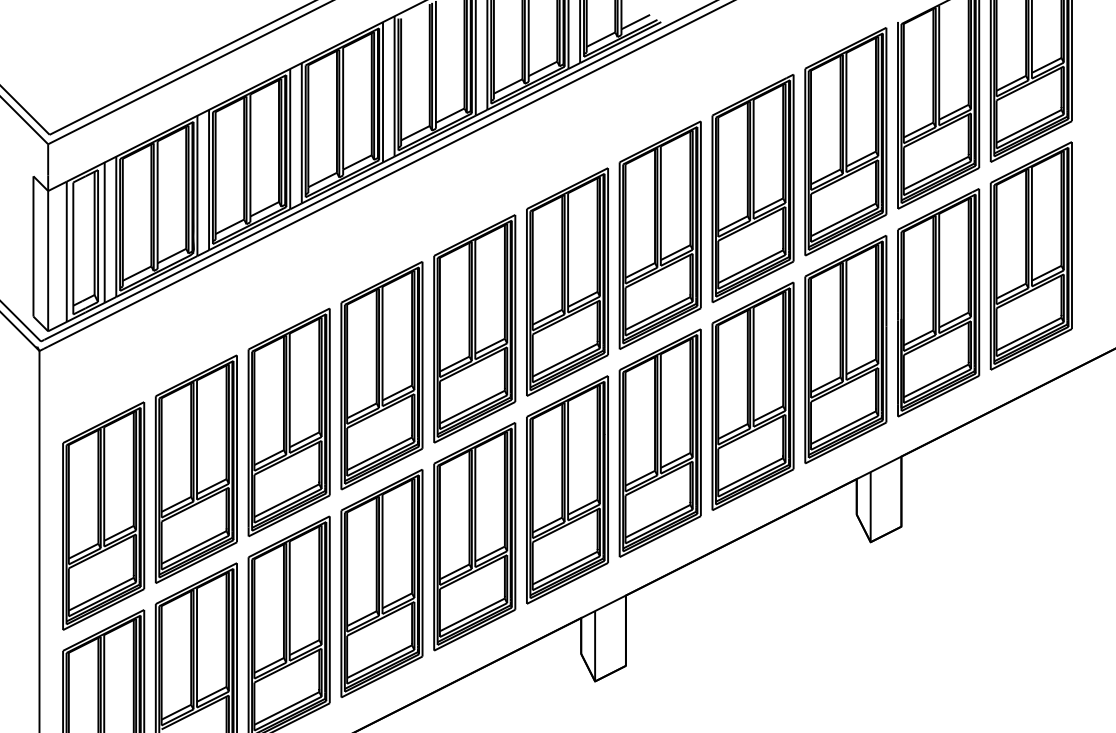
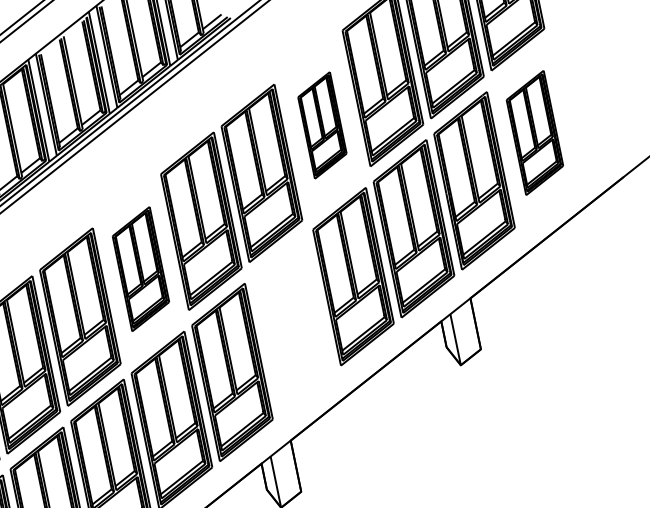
part: (752, 188) -> (322, 125), size x0.6
part: (1030, 255) -> (534, 132), size x0.7
part: (474, 328) -> (140, 268), size x0.7
part: (659, 442) -> (292, 324), removed

